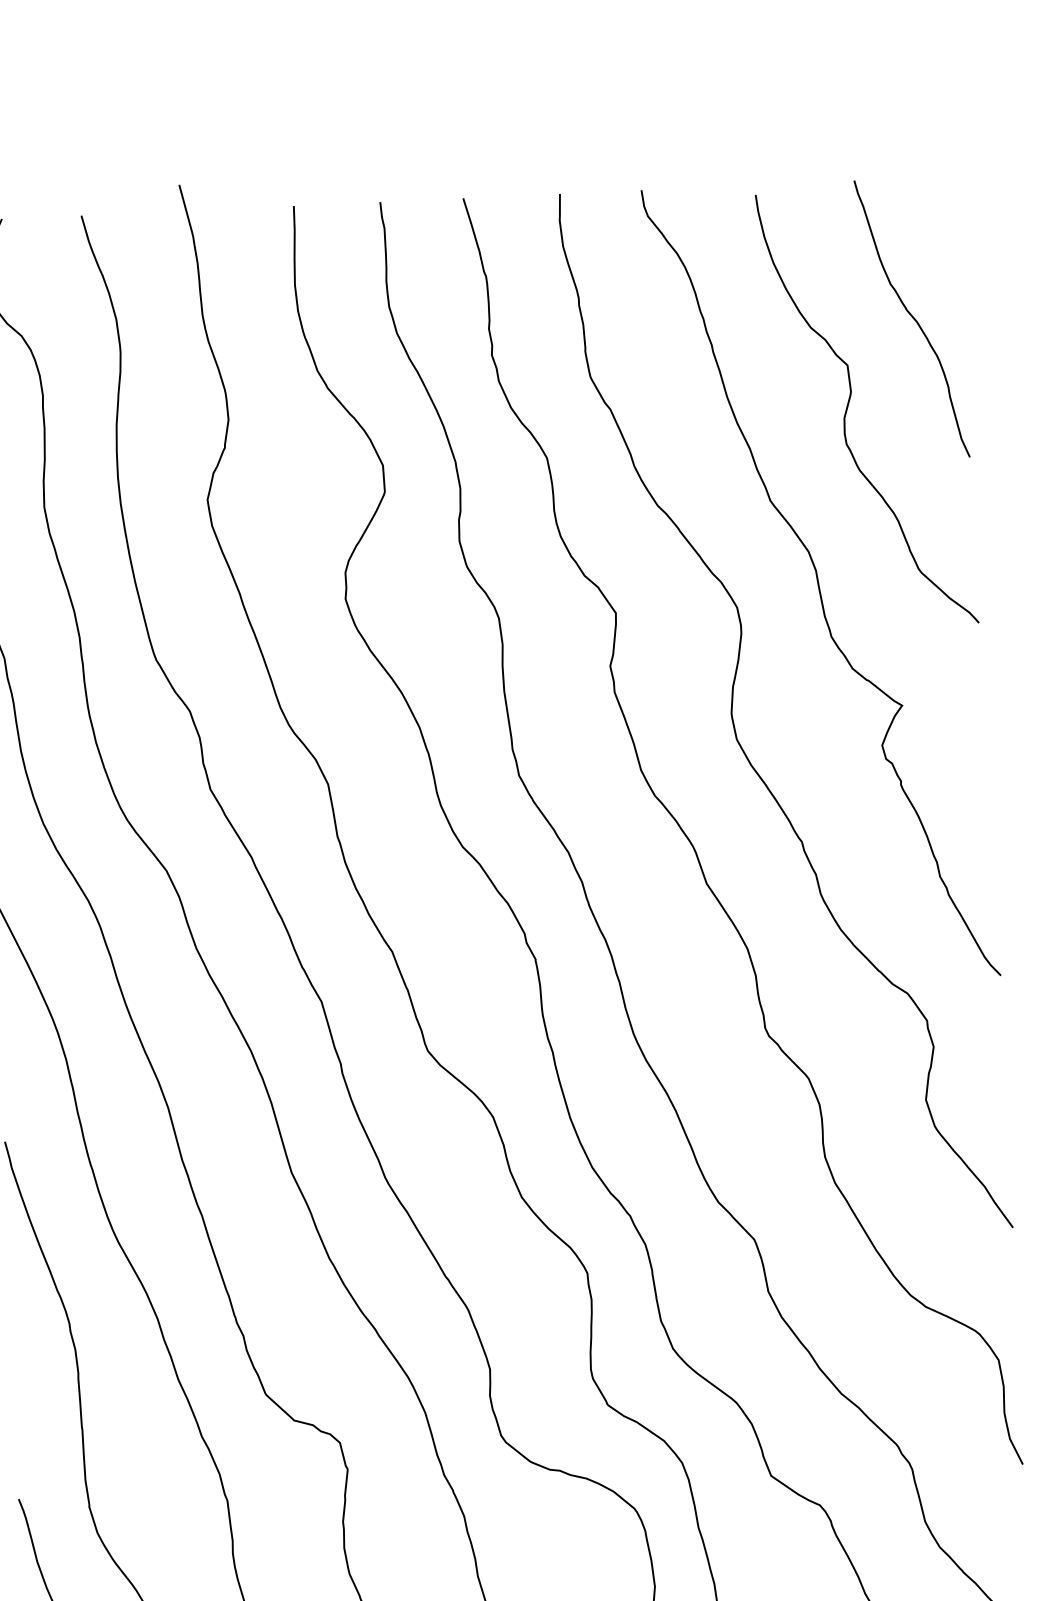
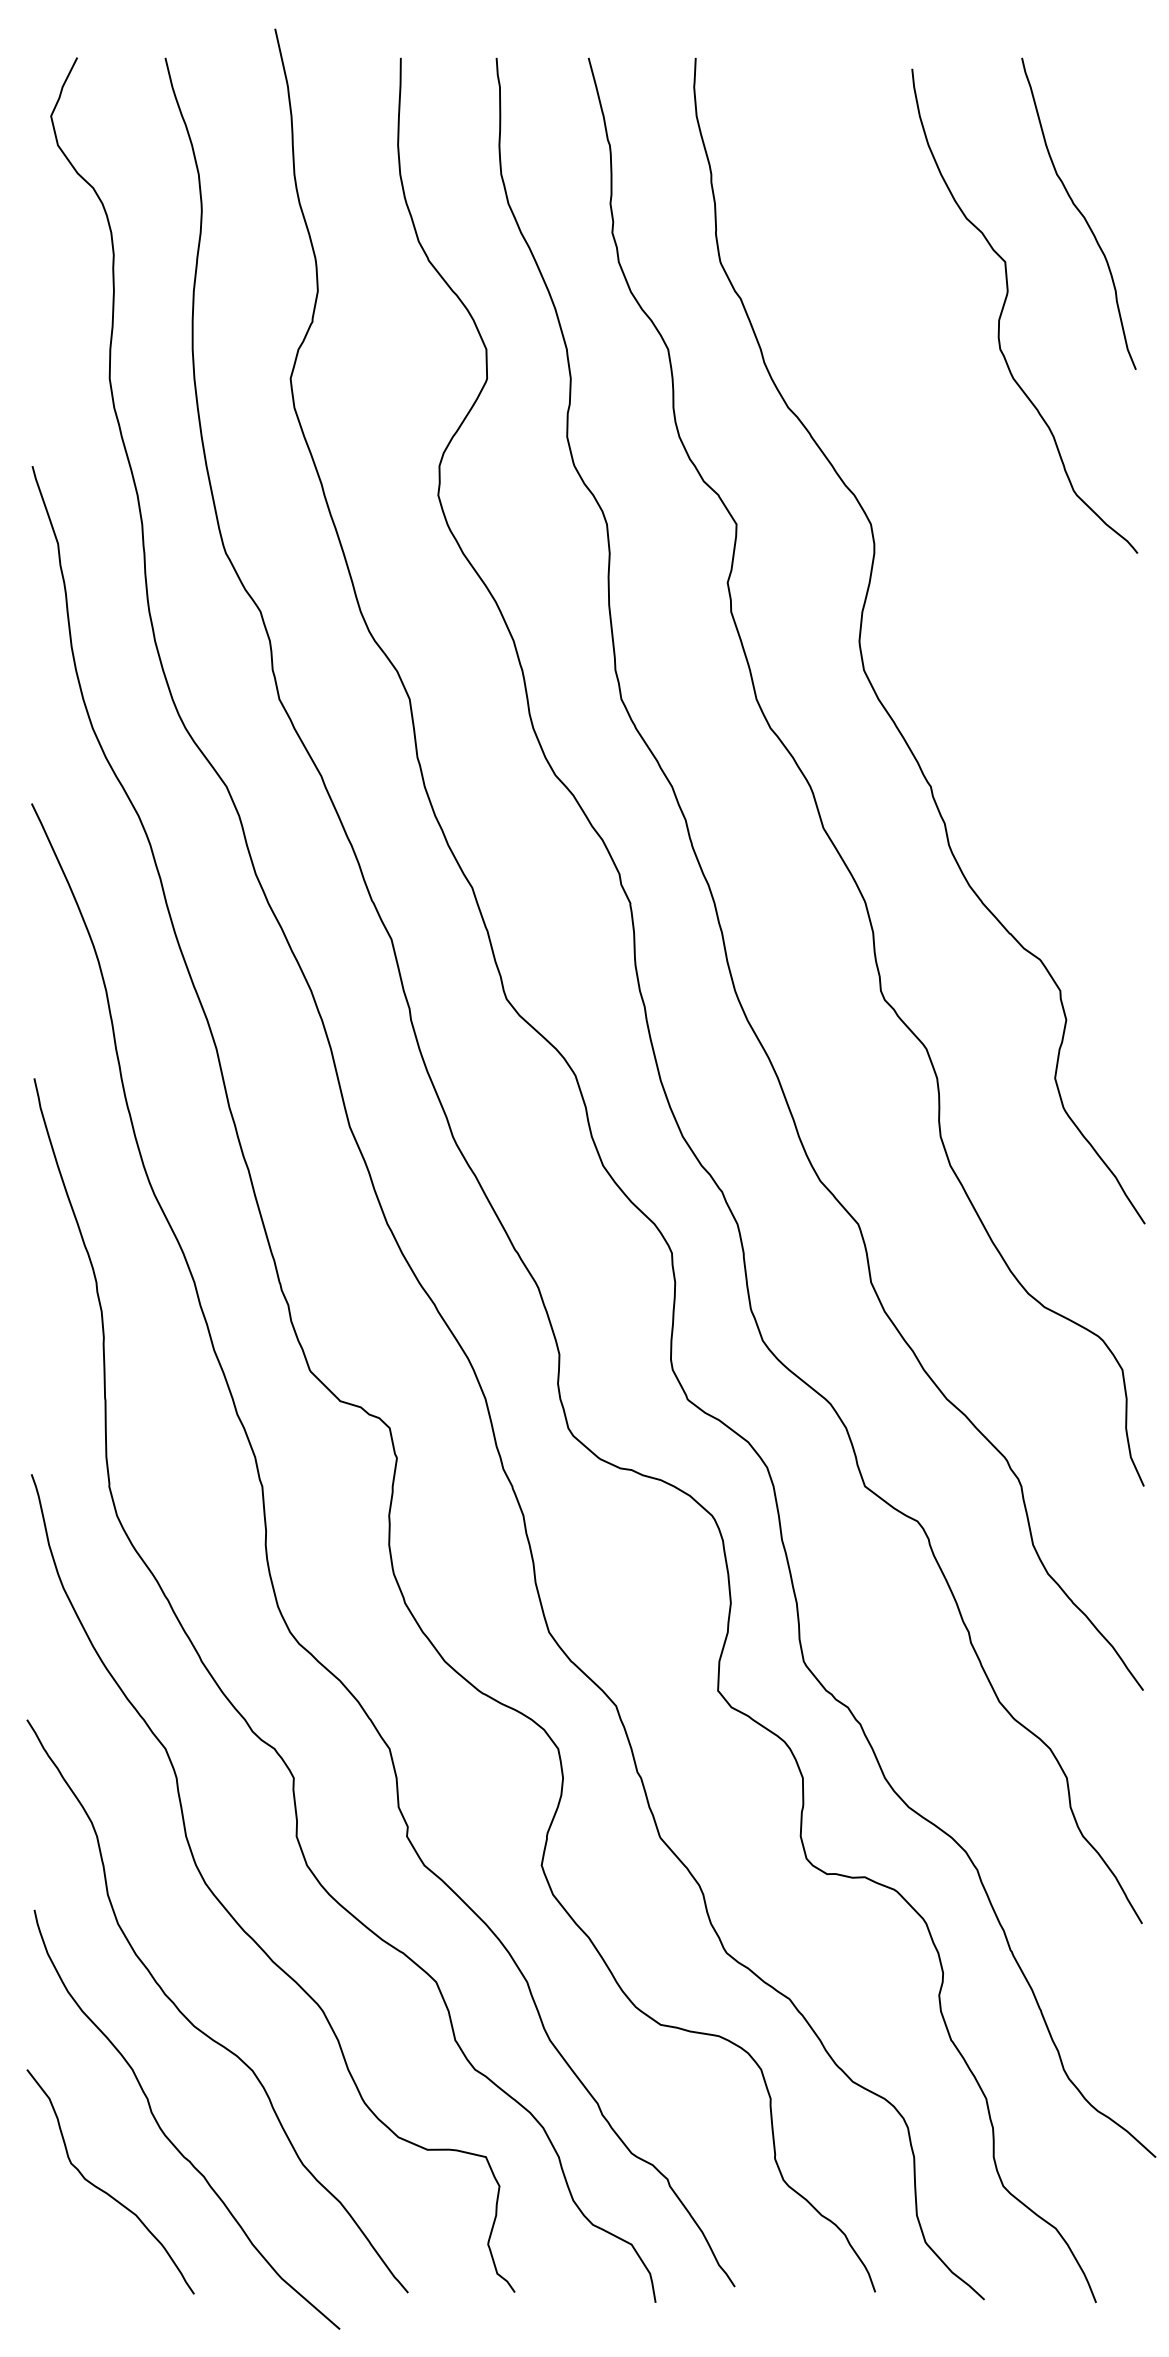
curve: (818, 582) -> (962, 500), removed

